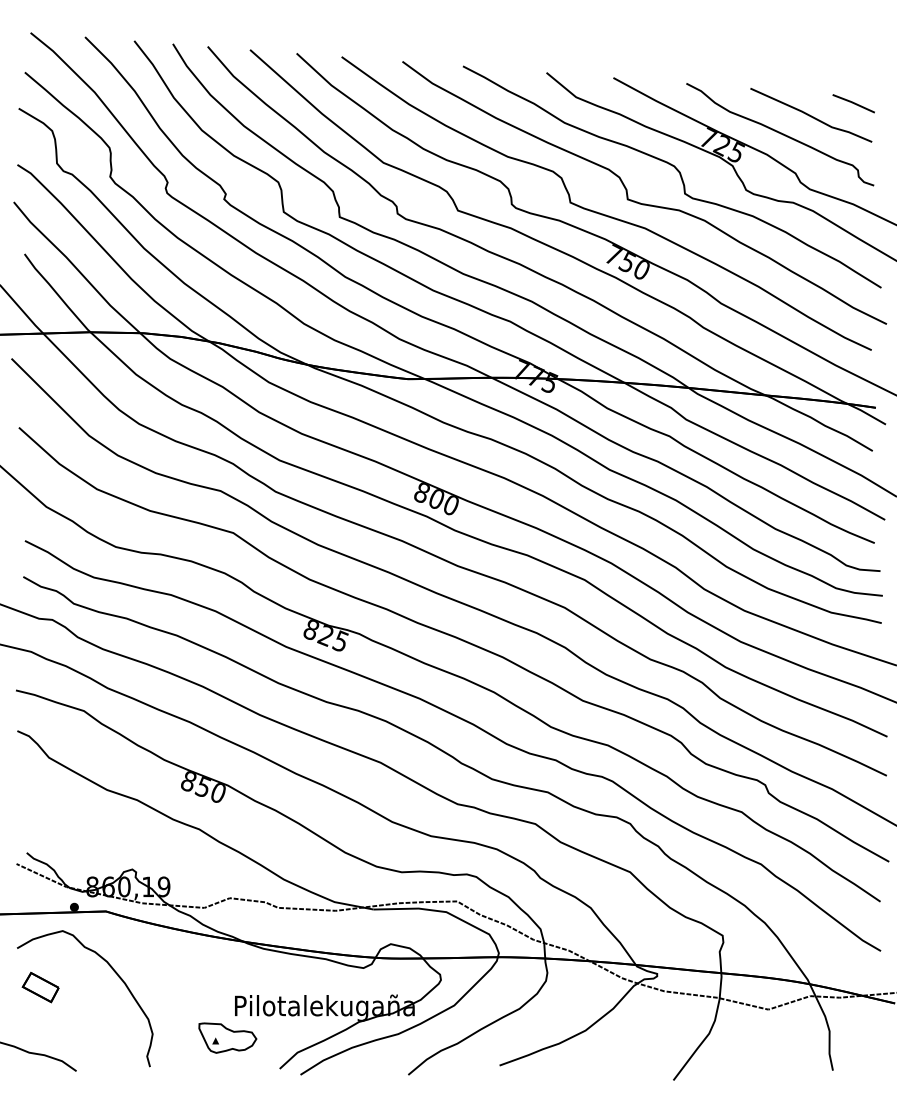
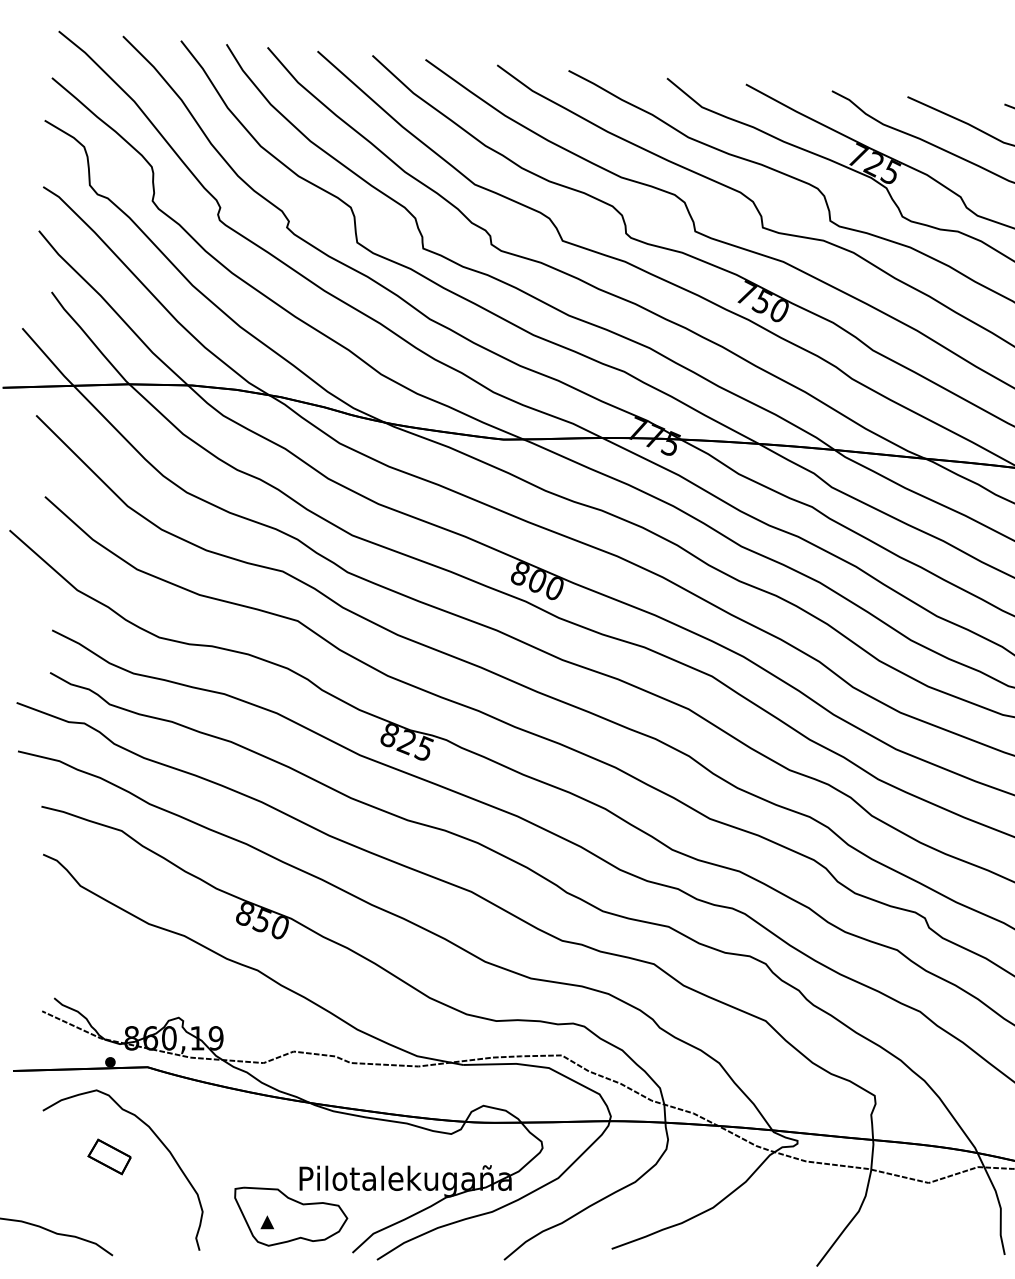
part: (40, 987) -> (109, 1156), moved
part: (227, 1037) -> (290, 1215), size x1.67

